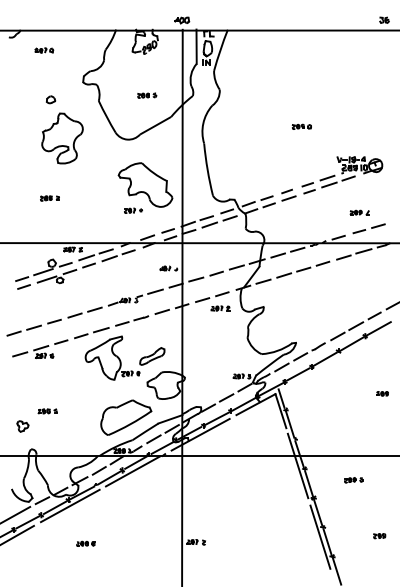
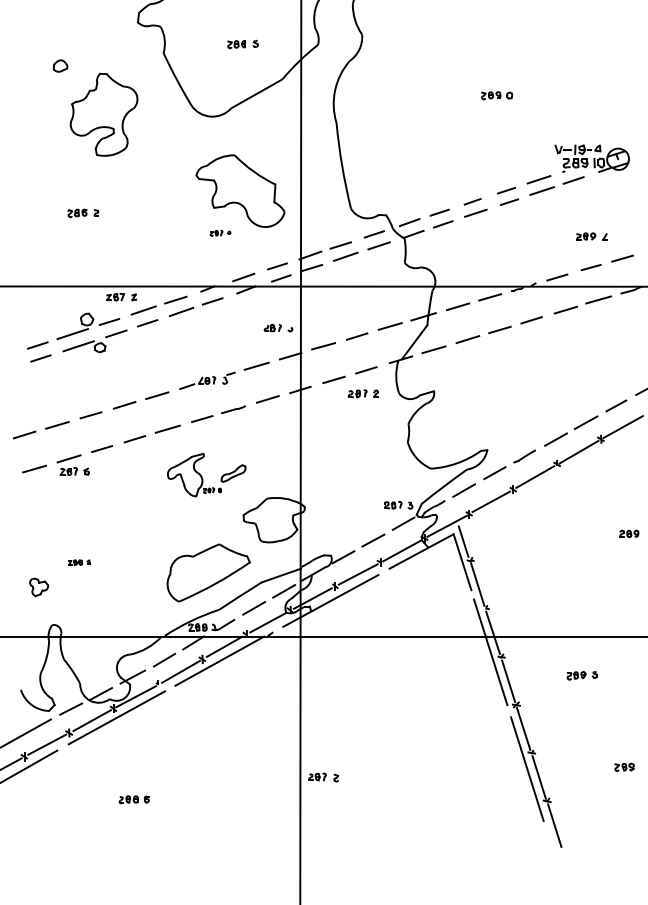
part: (51, 99) -> (61, 65), moved
part: (133, 210) -> (220, 232), size x0.7
part: (124, 357) -> (205, 474), size x0.6
part: (47, 411) -> (79, 562), size x0.7
part: (85, 543) -> (133, 799), moved

